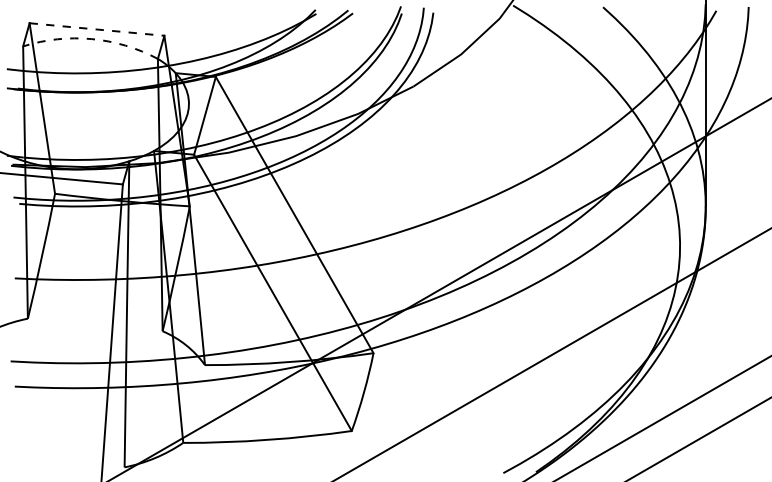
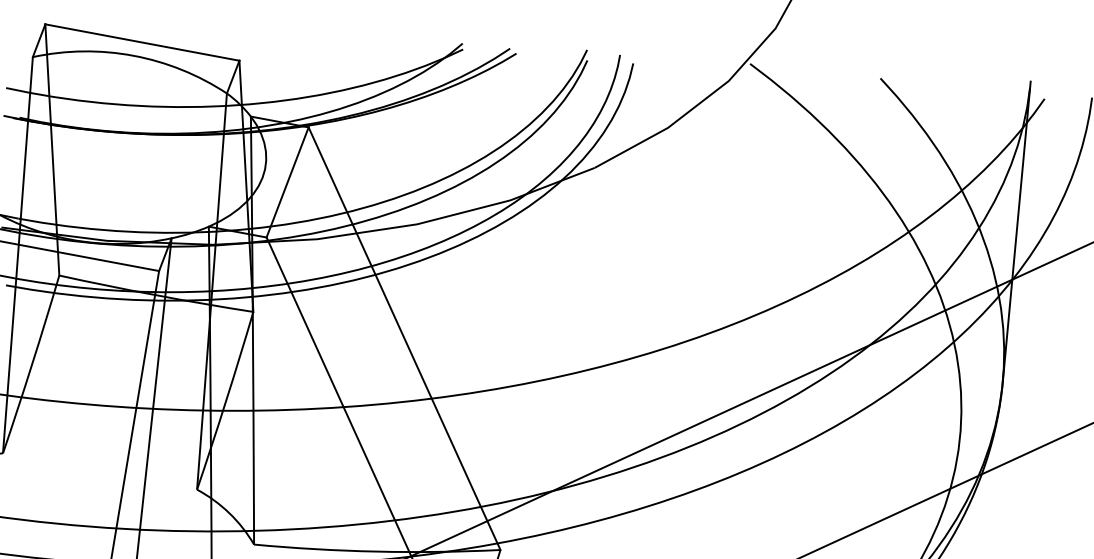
line: (97, 29) -> (143, 42), dashed -> solid
arc: (91, 39) -> (133, 56), dashed -> solid

